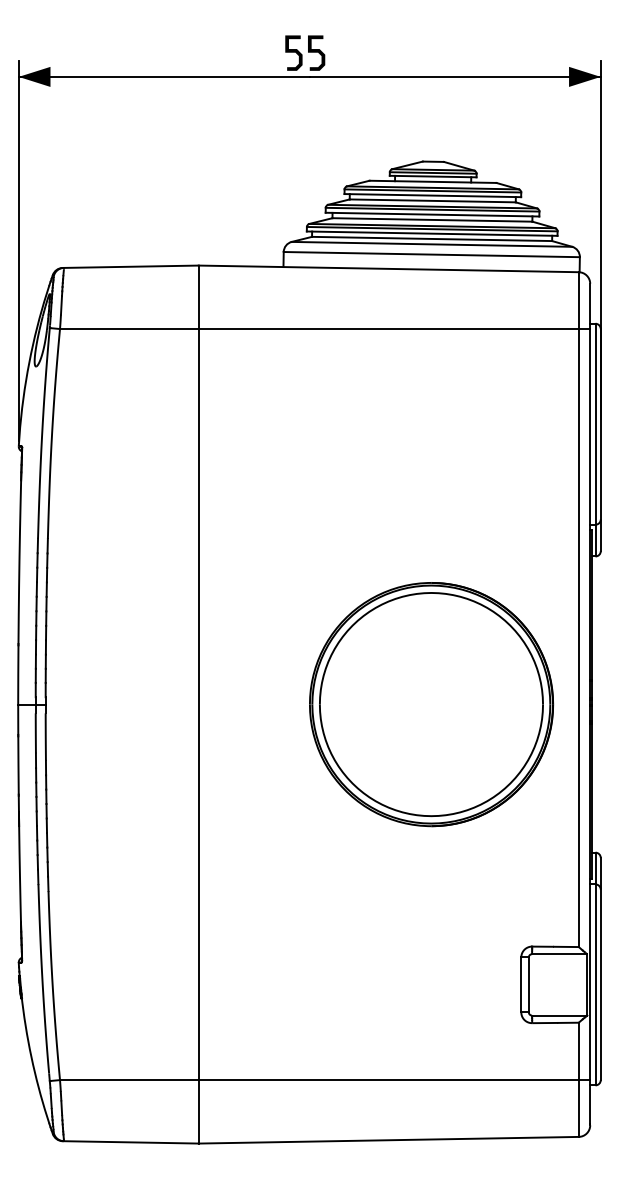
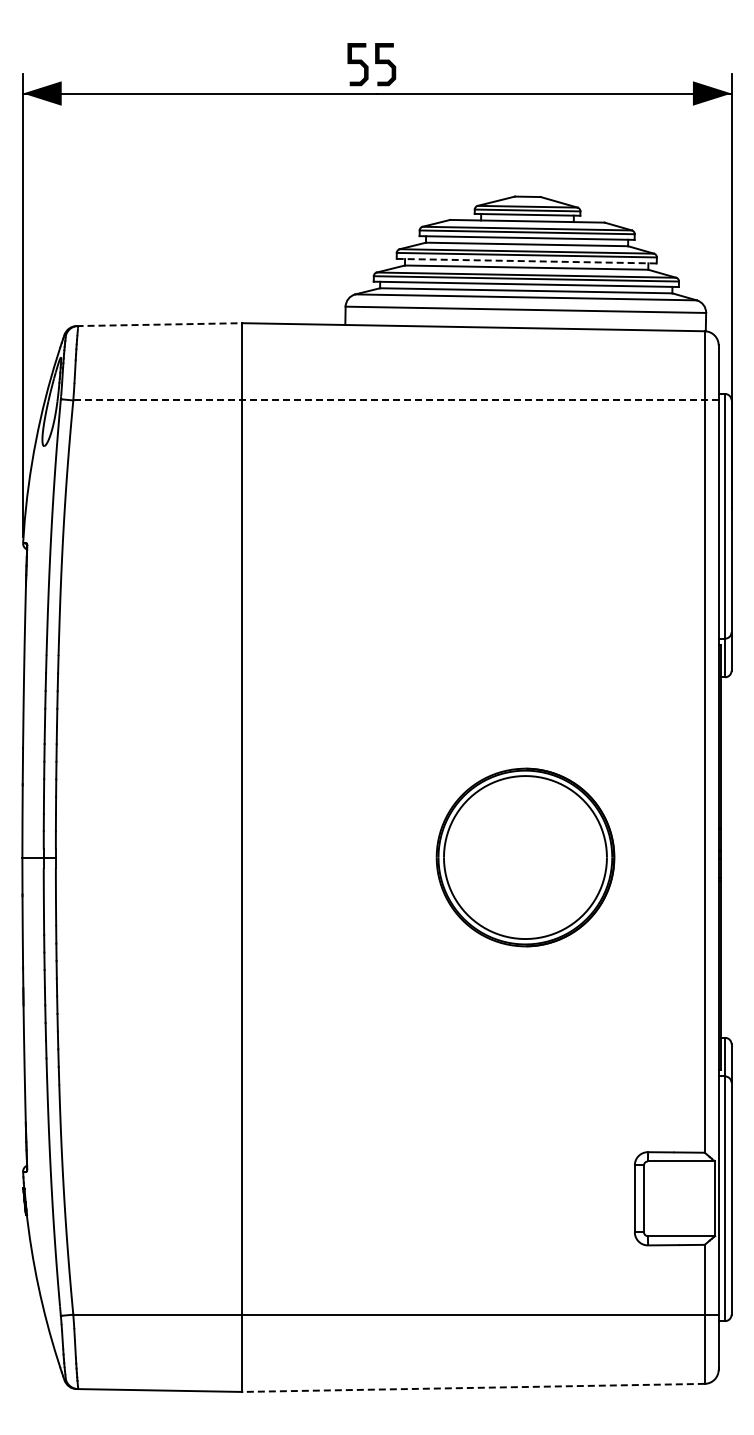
line: (433, 214) -> (527, 261), solid -> dashed
line: (130, 266) -> (159, 324), solid -> dashed
line: (325, 329) -> (396, 400), solid -> dashed
part: (431, 704) -> (525, 857), size x0.6
line: (388, 1139) -> (473, 1387), solid -> dashed

